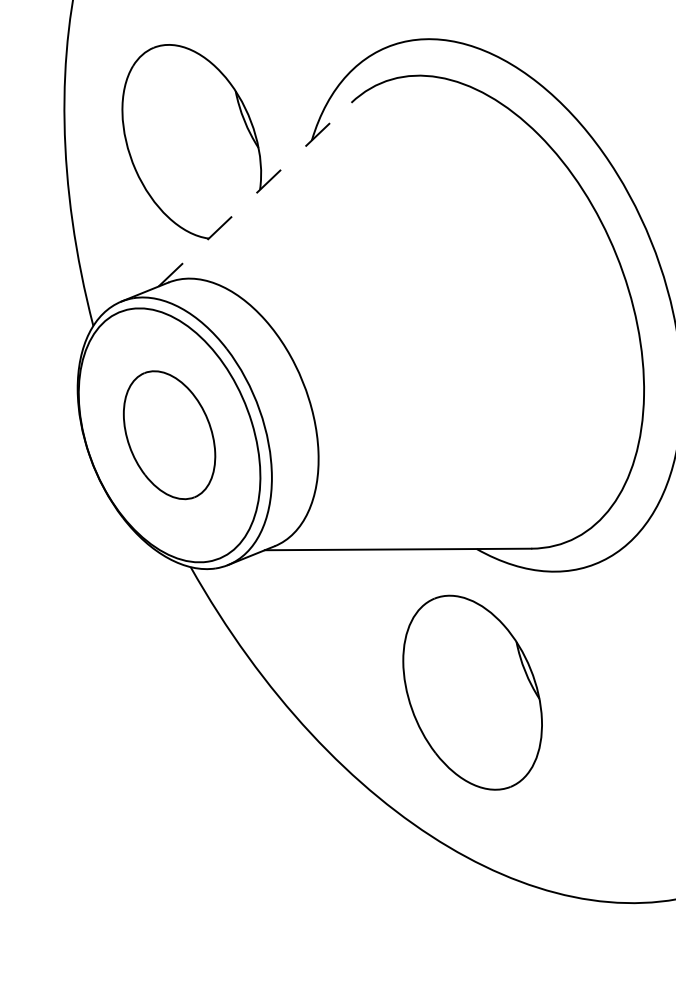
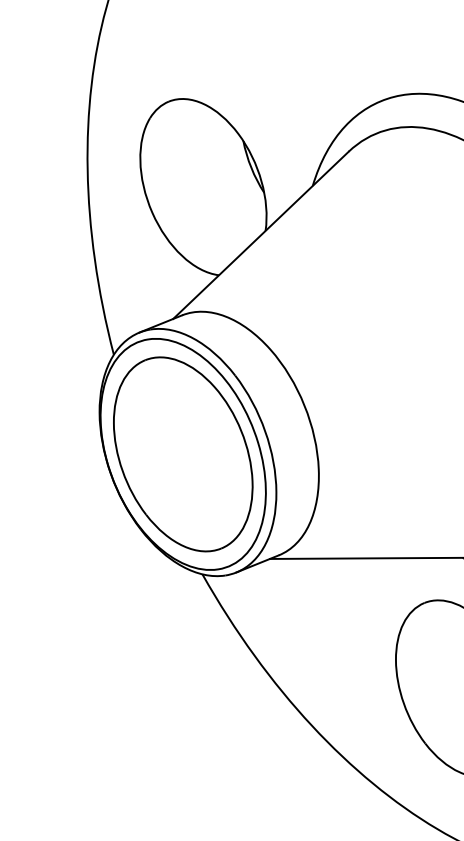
line: (255, 194) -> (261, 235), dashed -> solid
part: (169, 434) -> (183, 453), size x1.67

